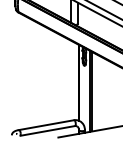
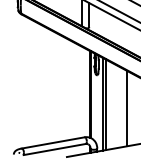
line: (110, 95) -> (126, 108), added

